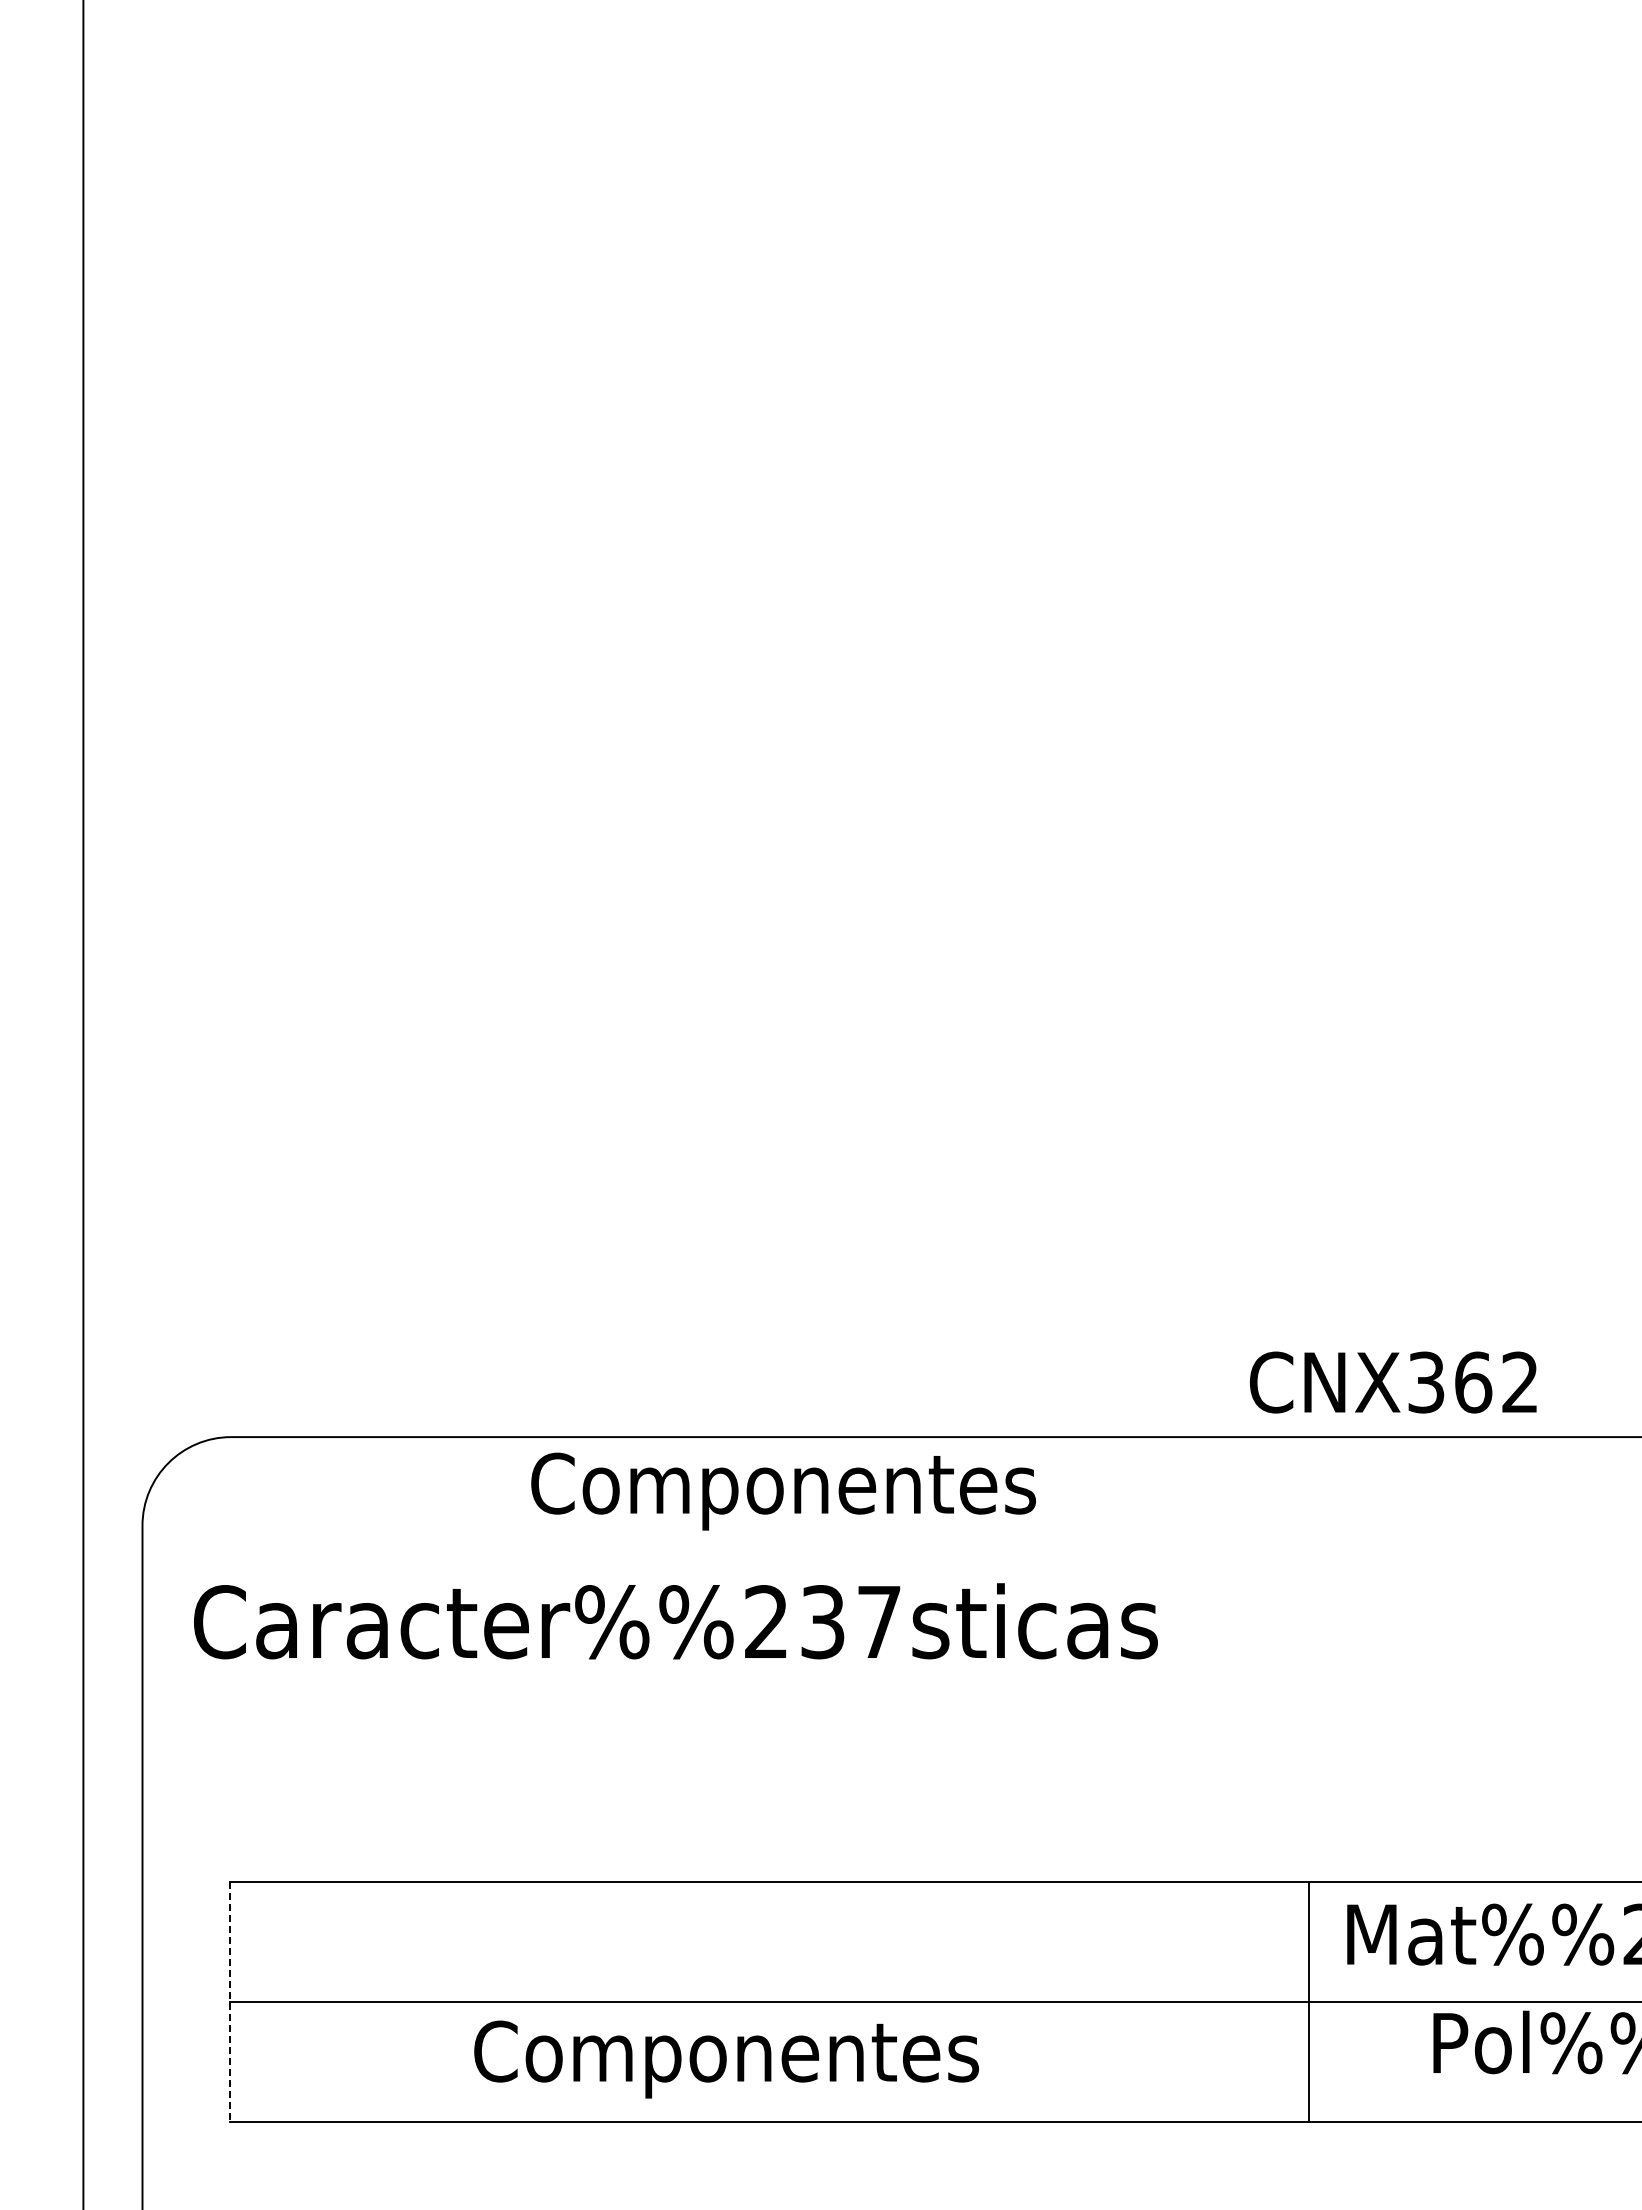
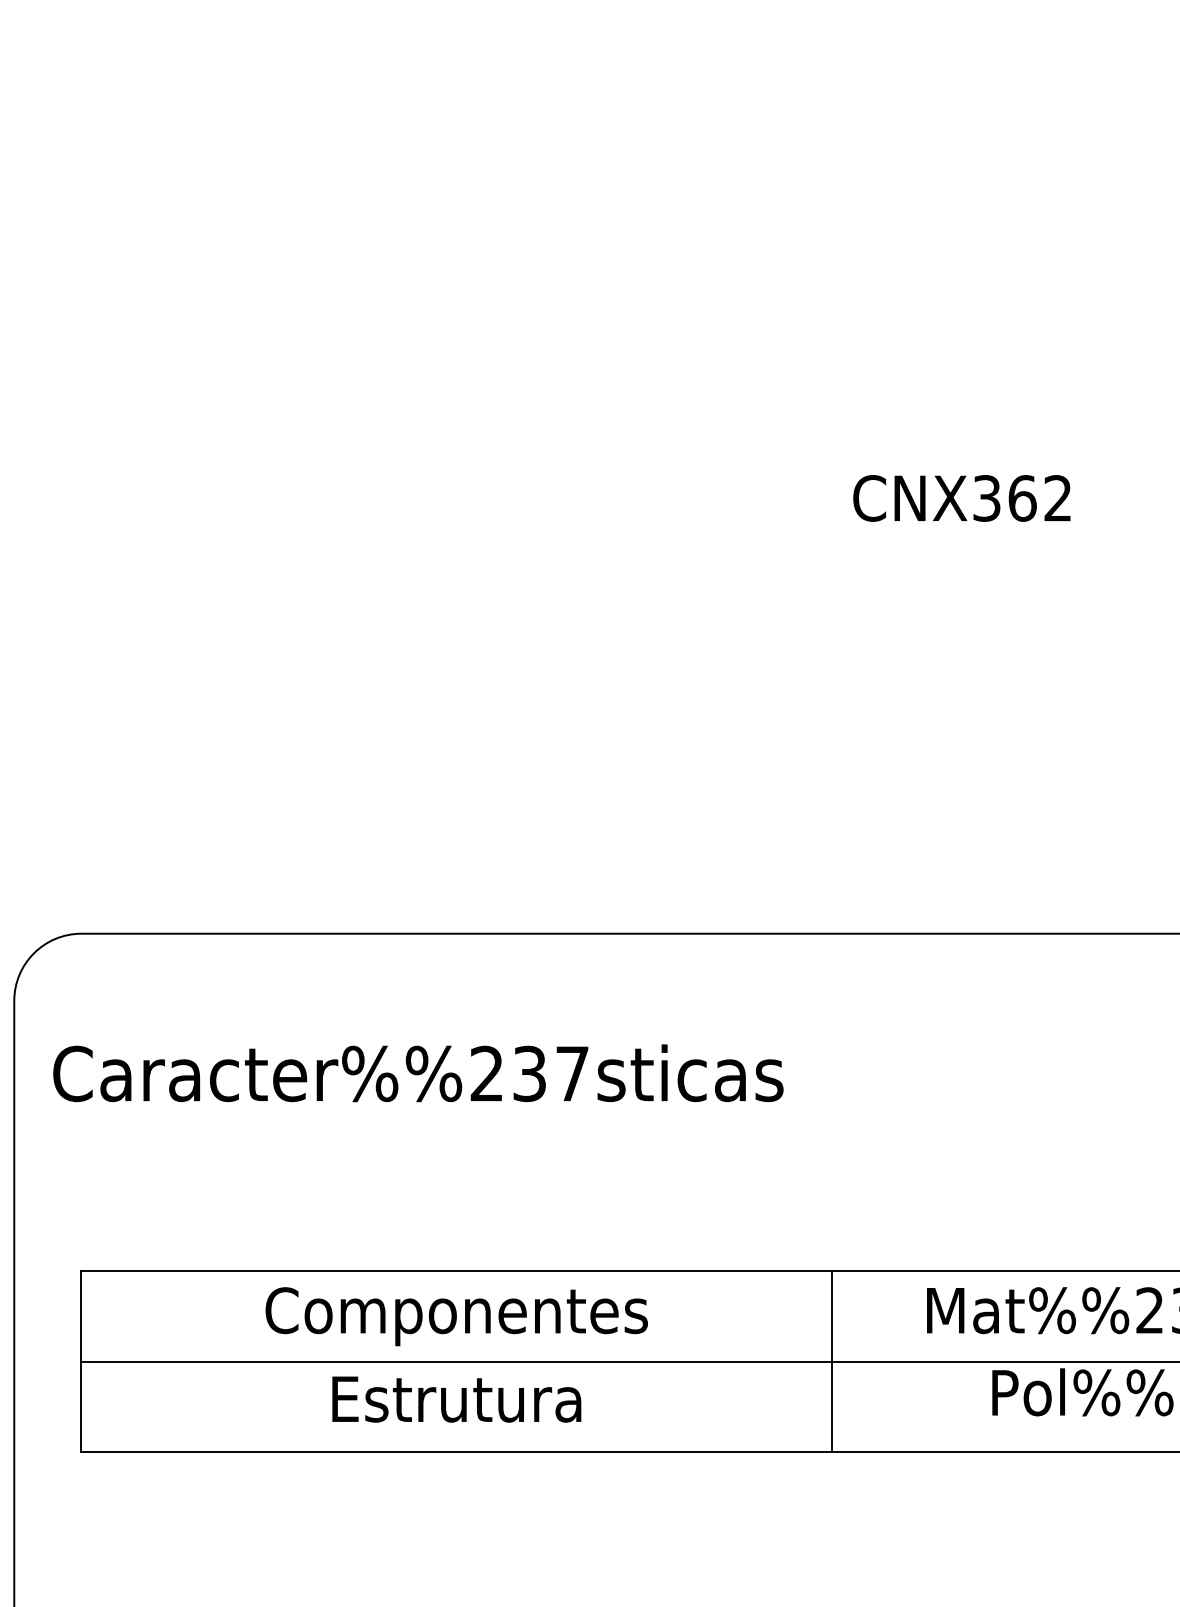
text: (1393, 1382) -> (962, 498), moved
text: (783, 1491) -> (456, 1316), moved
line: (230, 2001) -> (80, 1361), dashed -> solid
line: (1309, 2001) -> (832, 1361), moved
text: (726, 2059) -> (456, 1405), Componentes -> Estrutura

